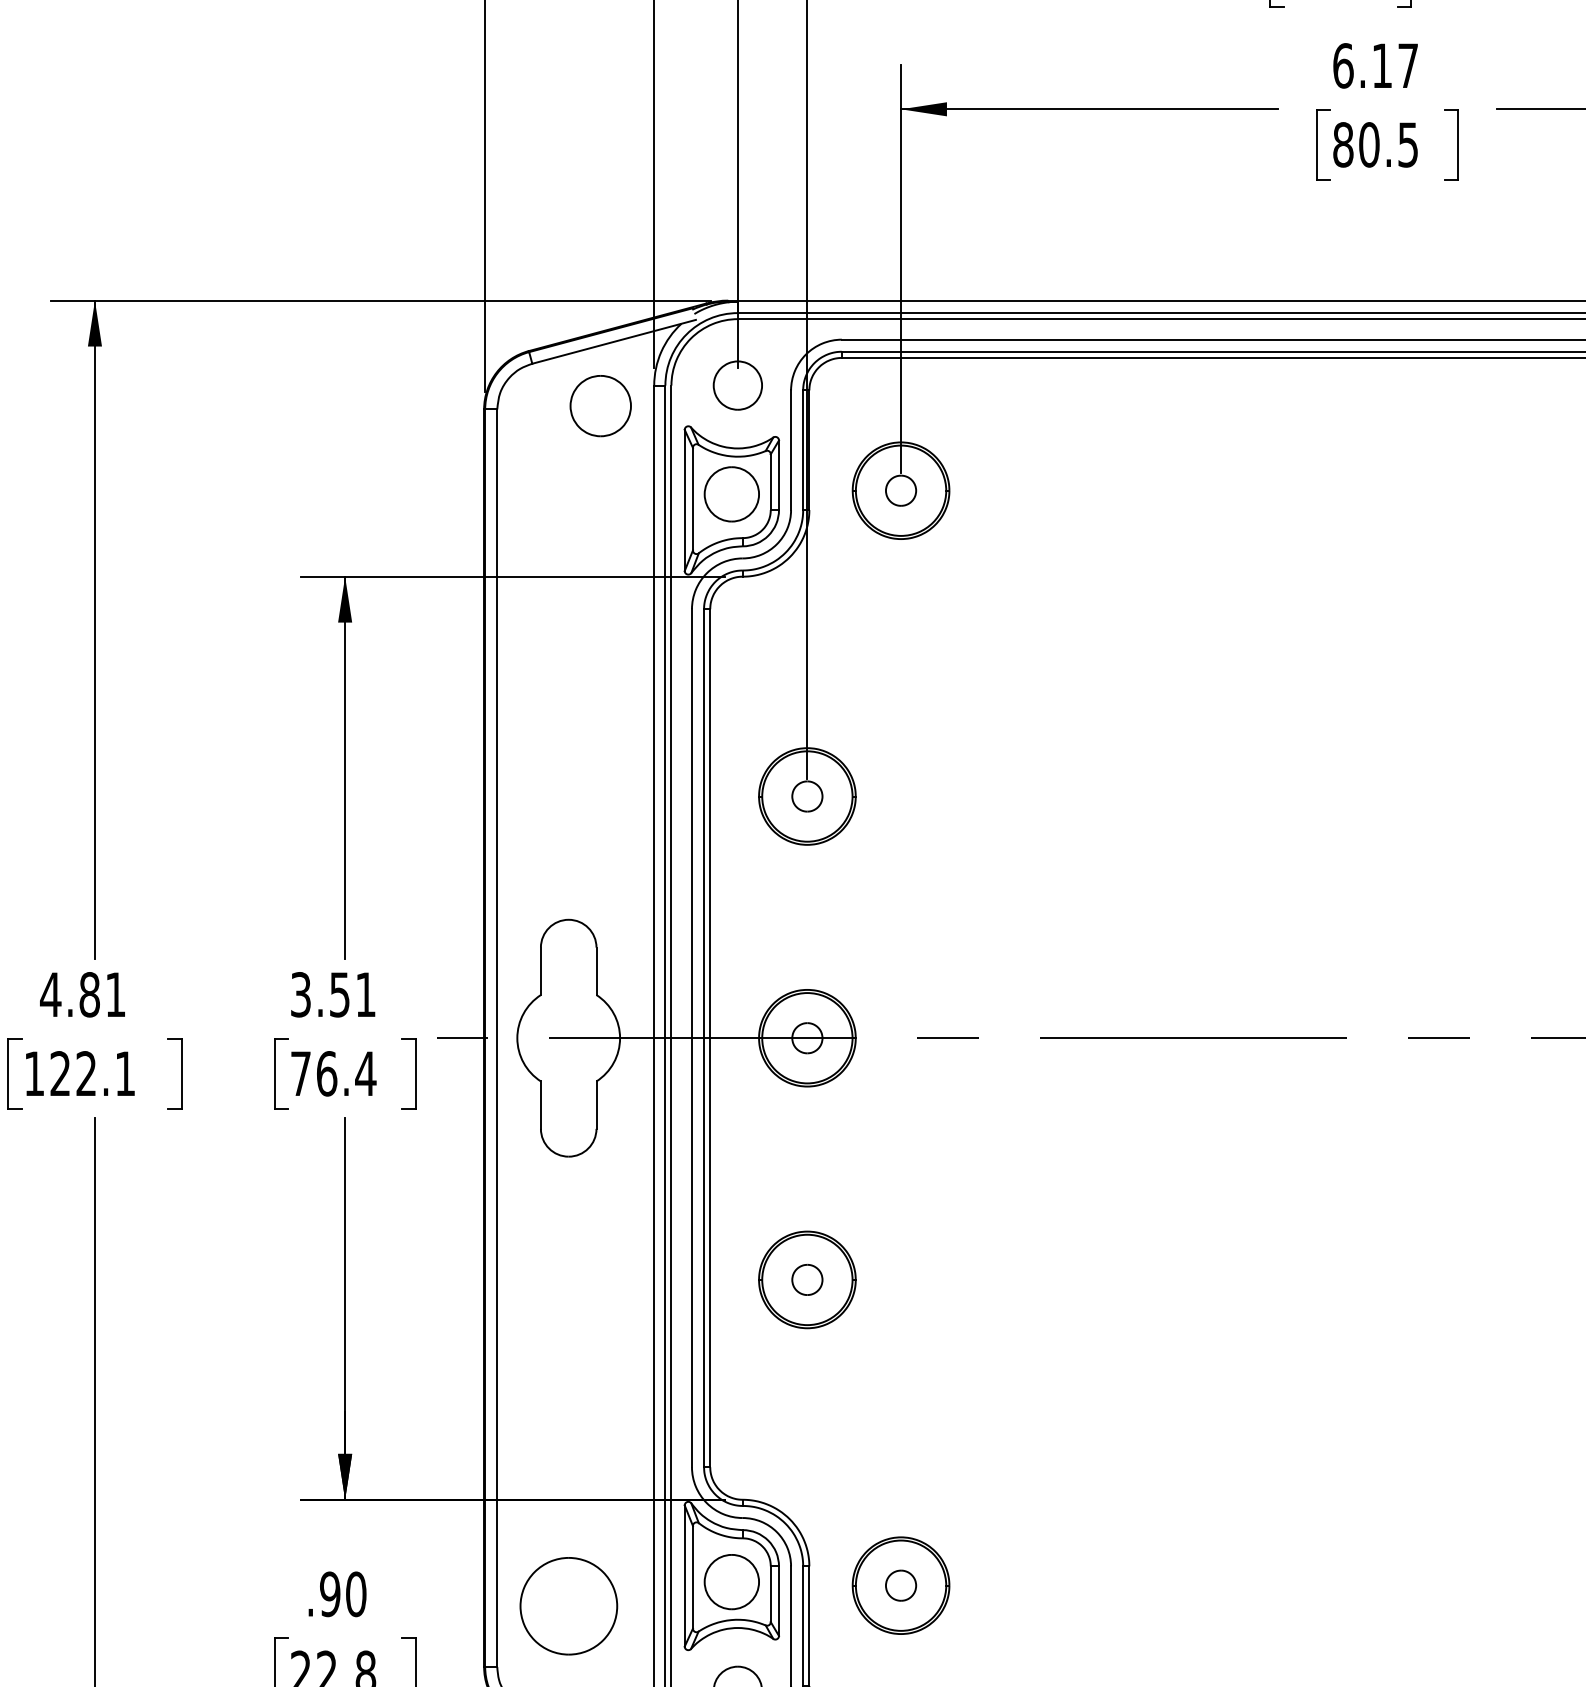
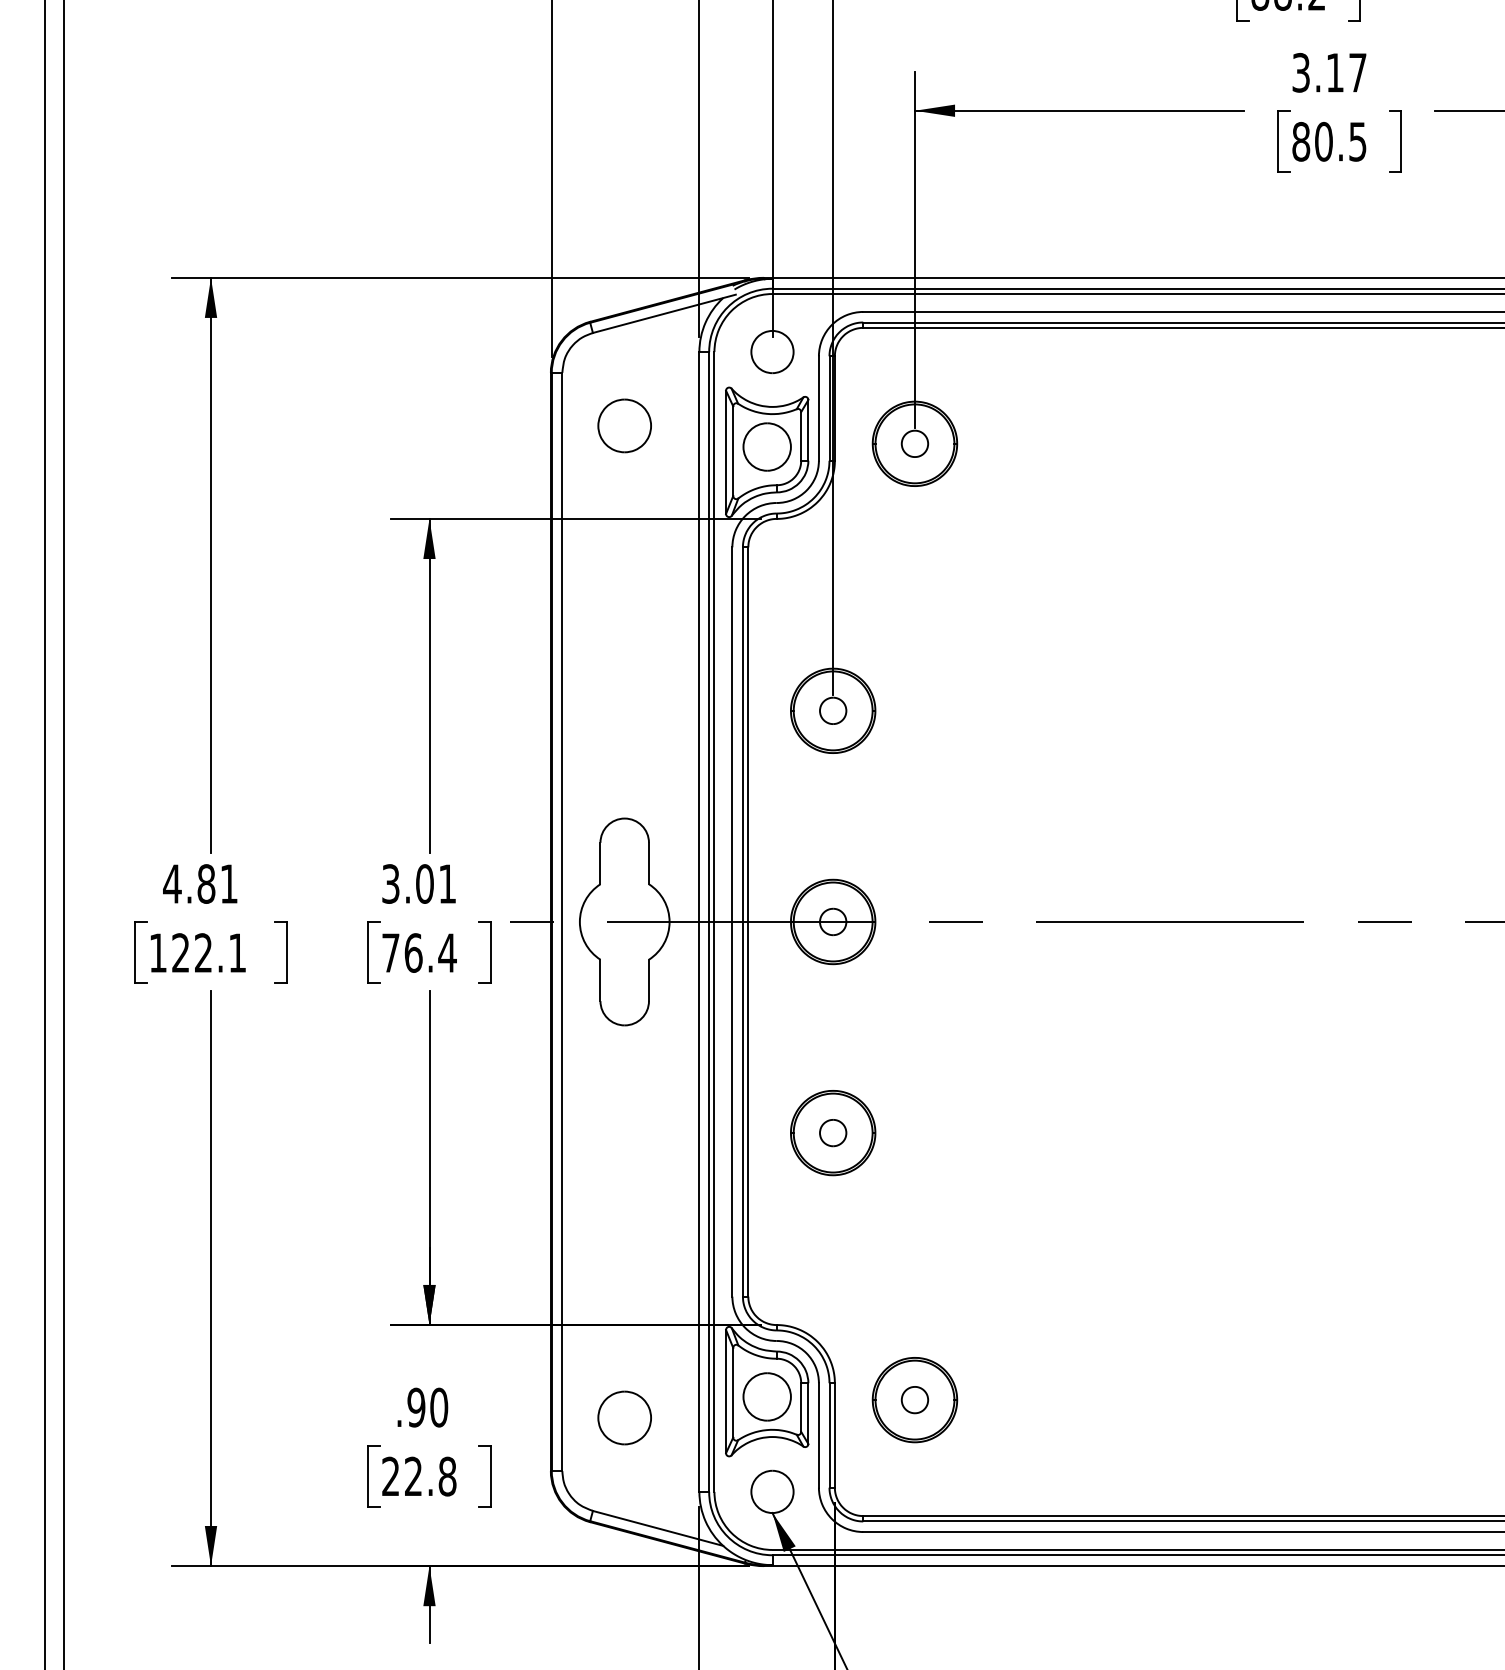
text: (1343, 65) -> (1301, 72), 6.17 -> 3.17
part: (600, 405) -> (624, 425), moved
text: (339, 994) -> (424, 883), 3.51 -> 3.01
part: (568, 1605) -> (624, 1417), size x0.62

